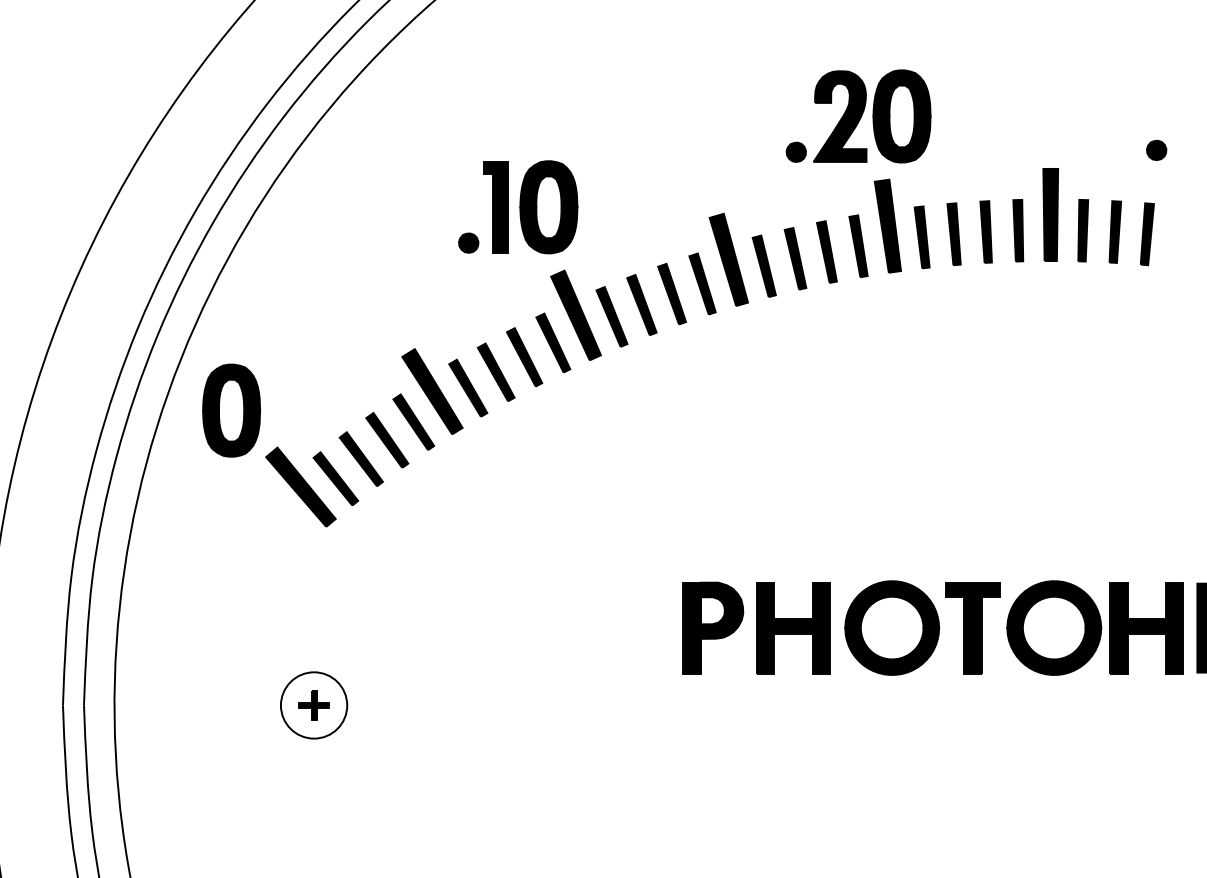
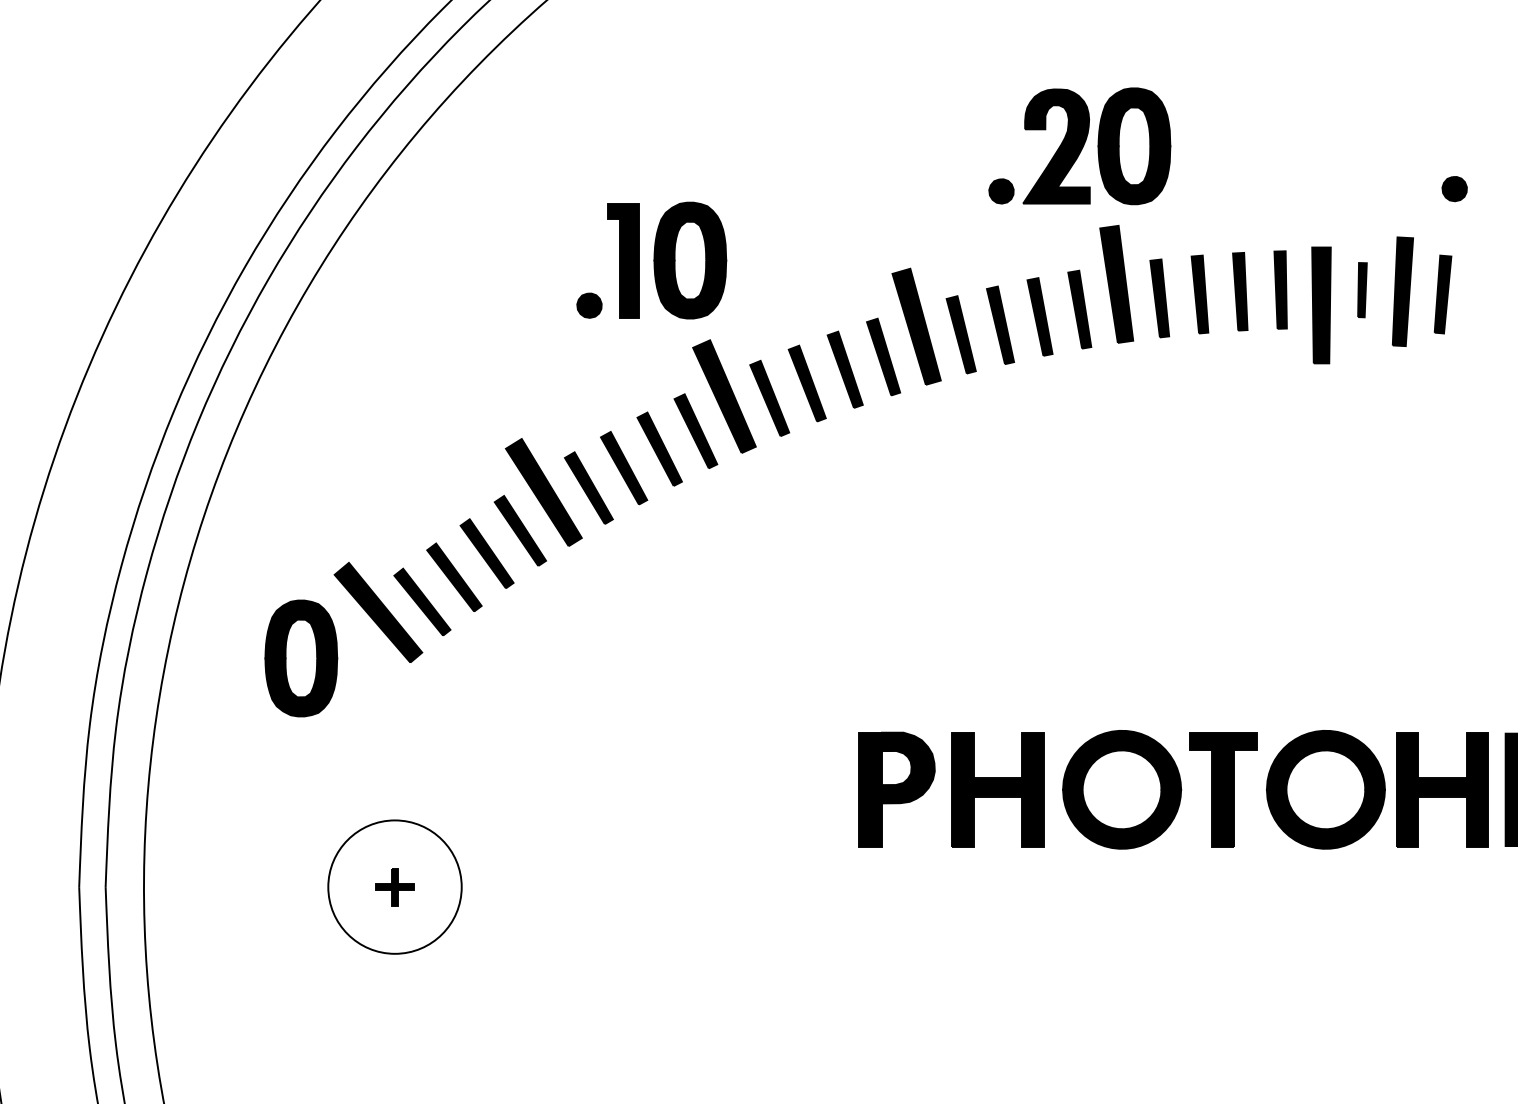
part: (1050, 214) -> (1321, 304), moved
part: (1083, 230) -> (1362, 289), size x0.7
part: (1114, 231) -> (1401, 291), size x1.4
part: (231, 410) -> (301, 658), moved
circle: (313, 705) -> (394, 887), size x1.6

